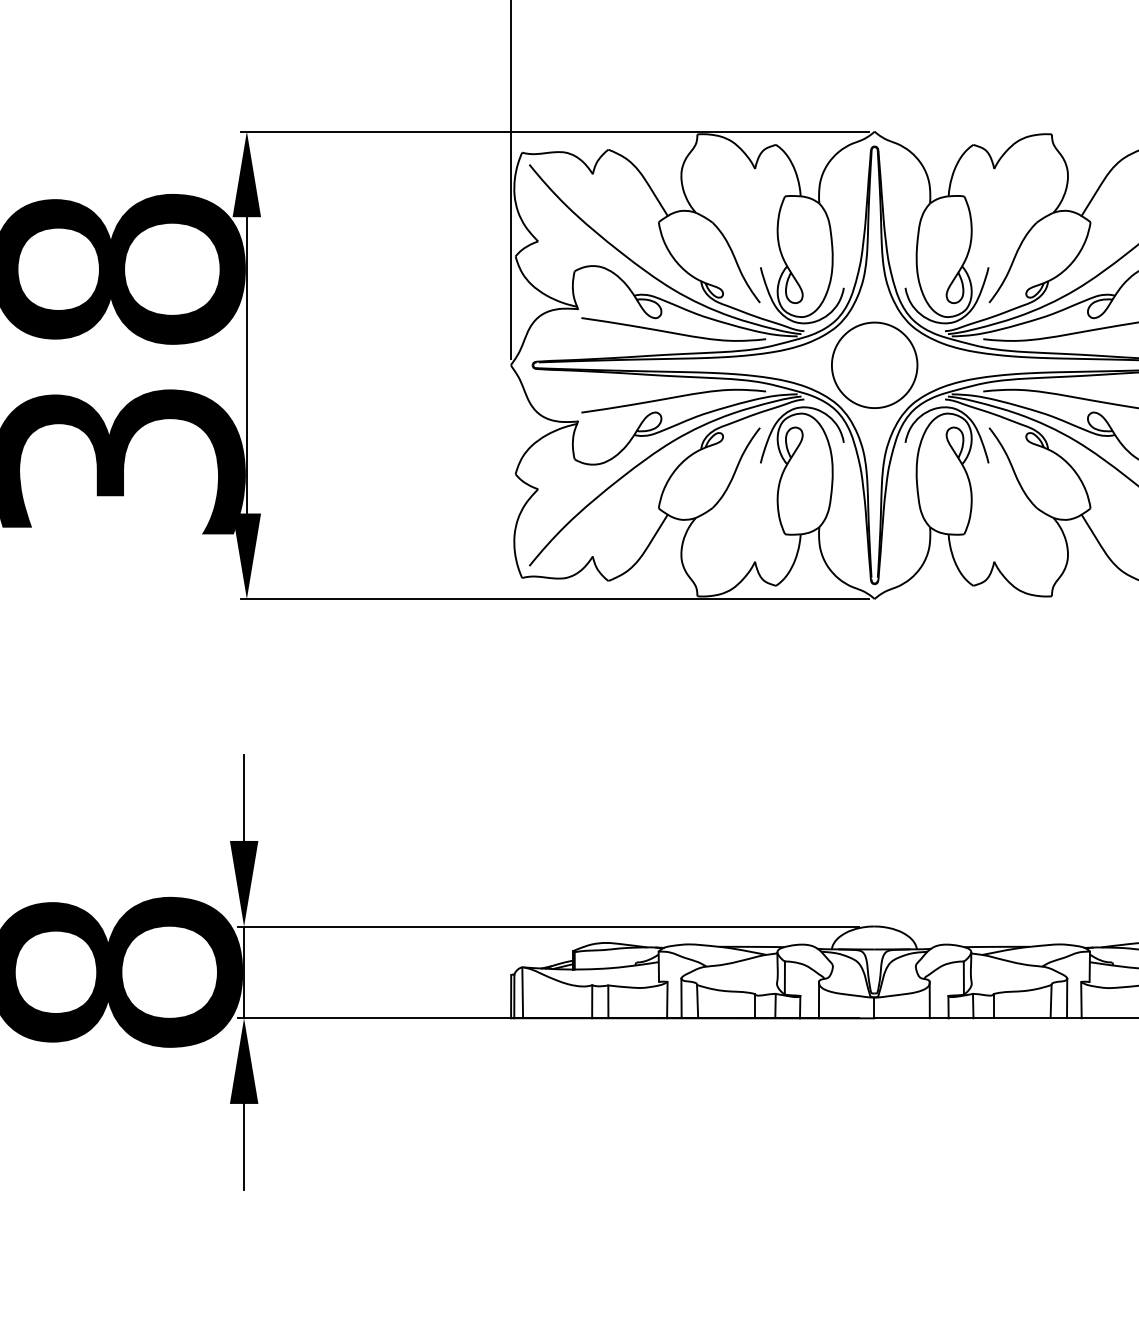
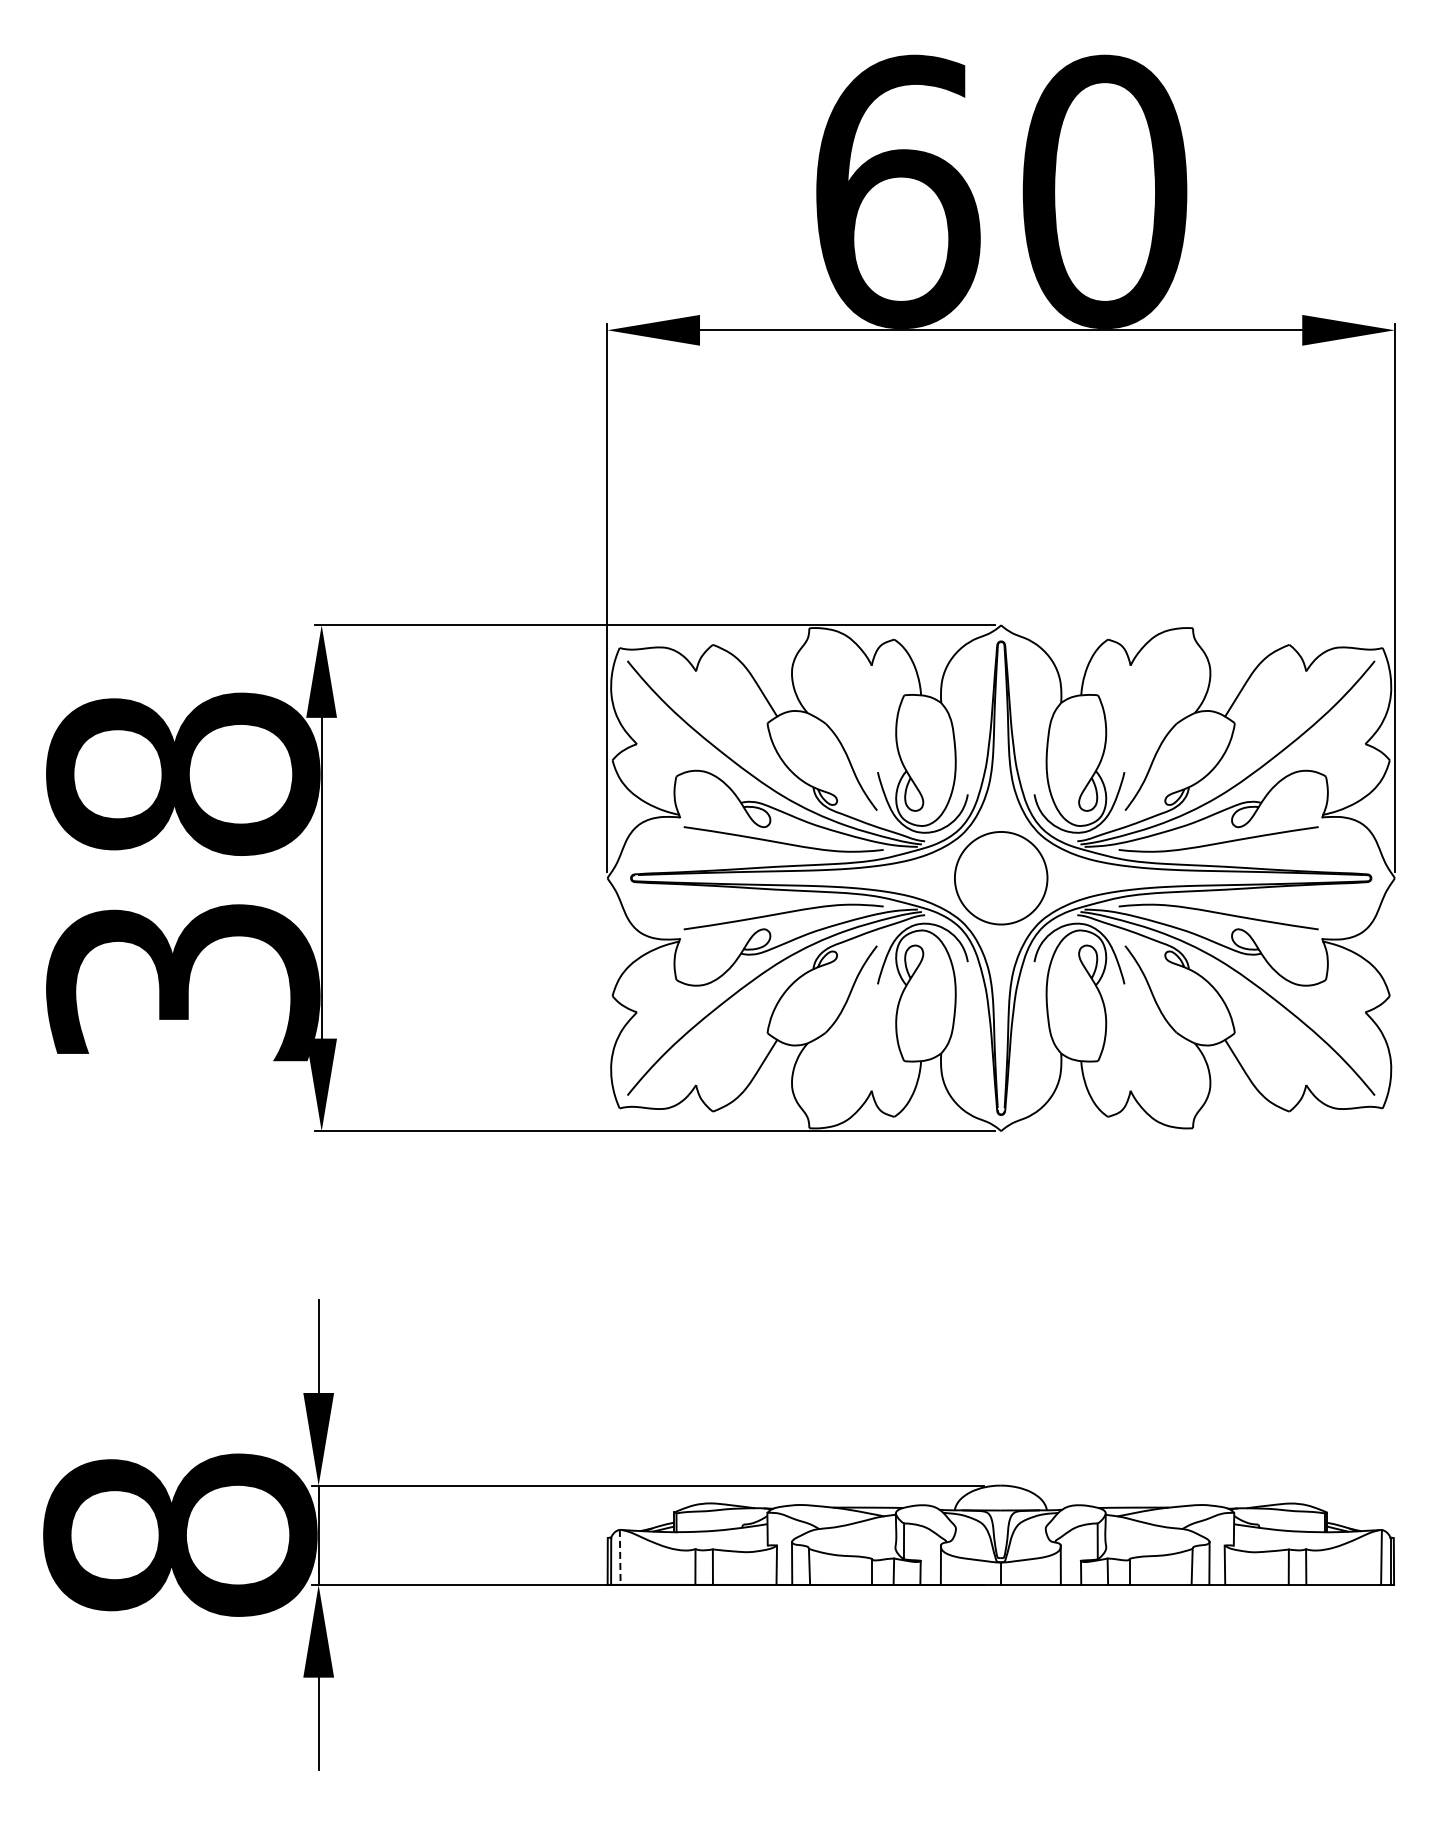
line: (522, 992) -> (620, 1557), solid -> dashed

